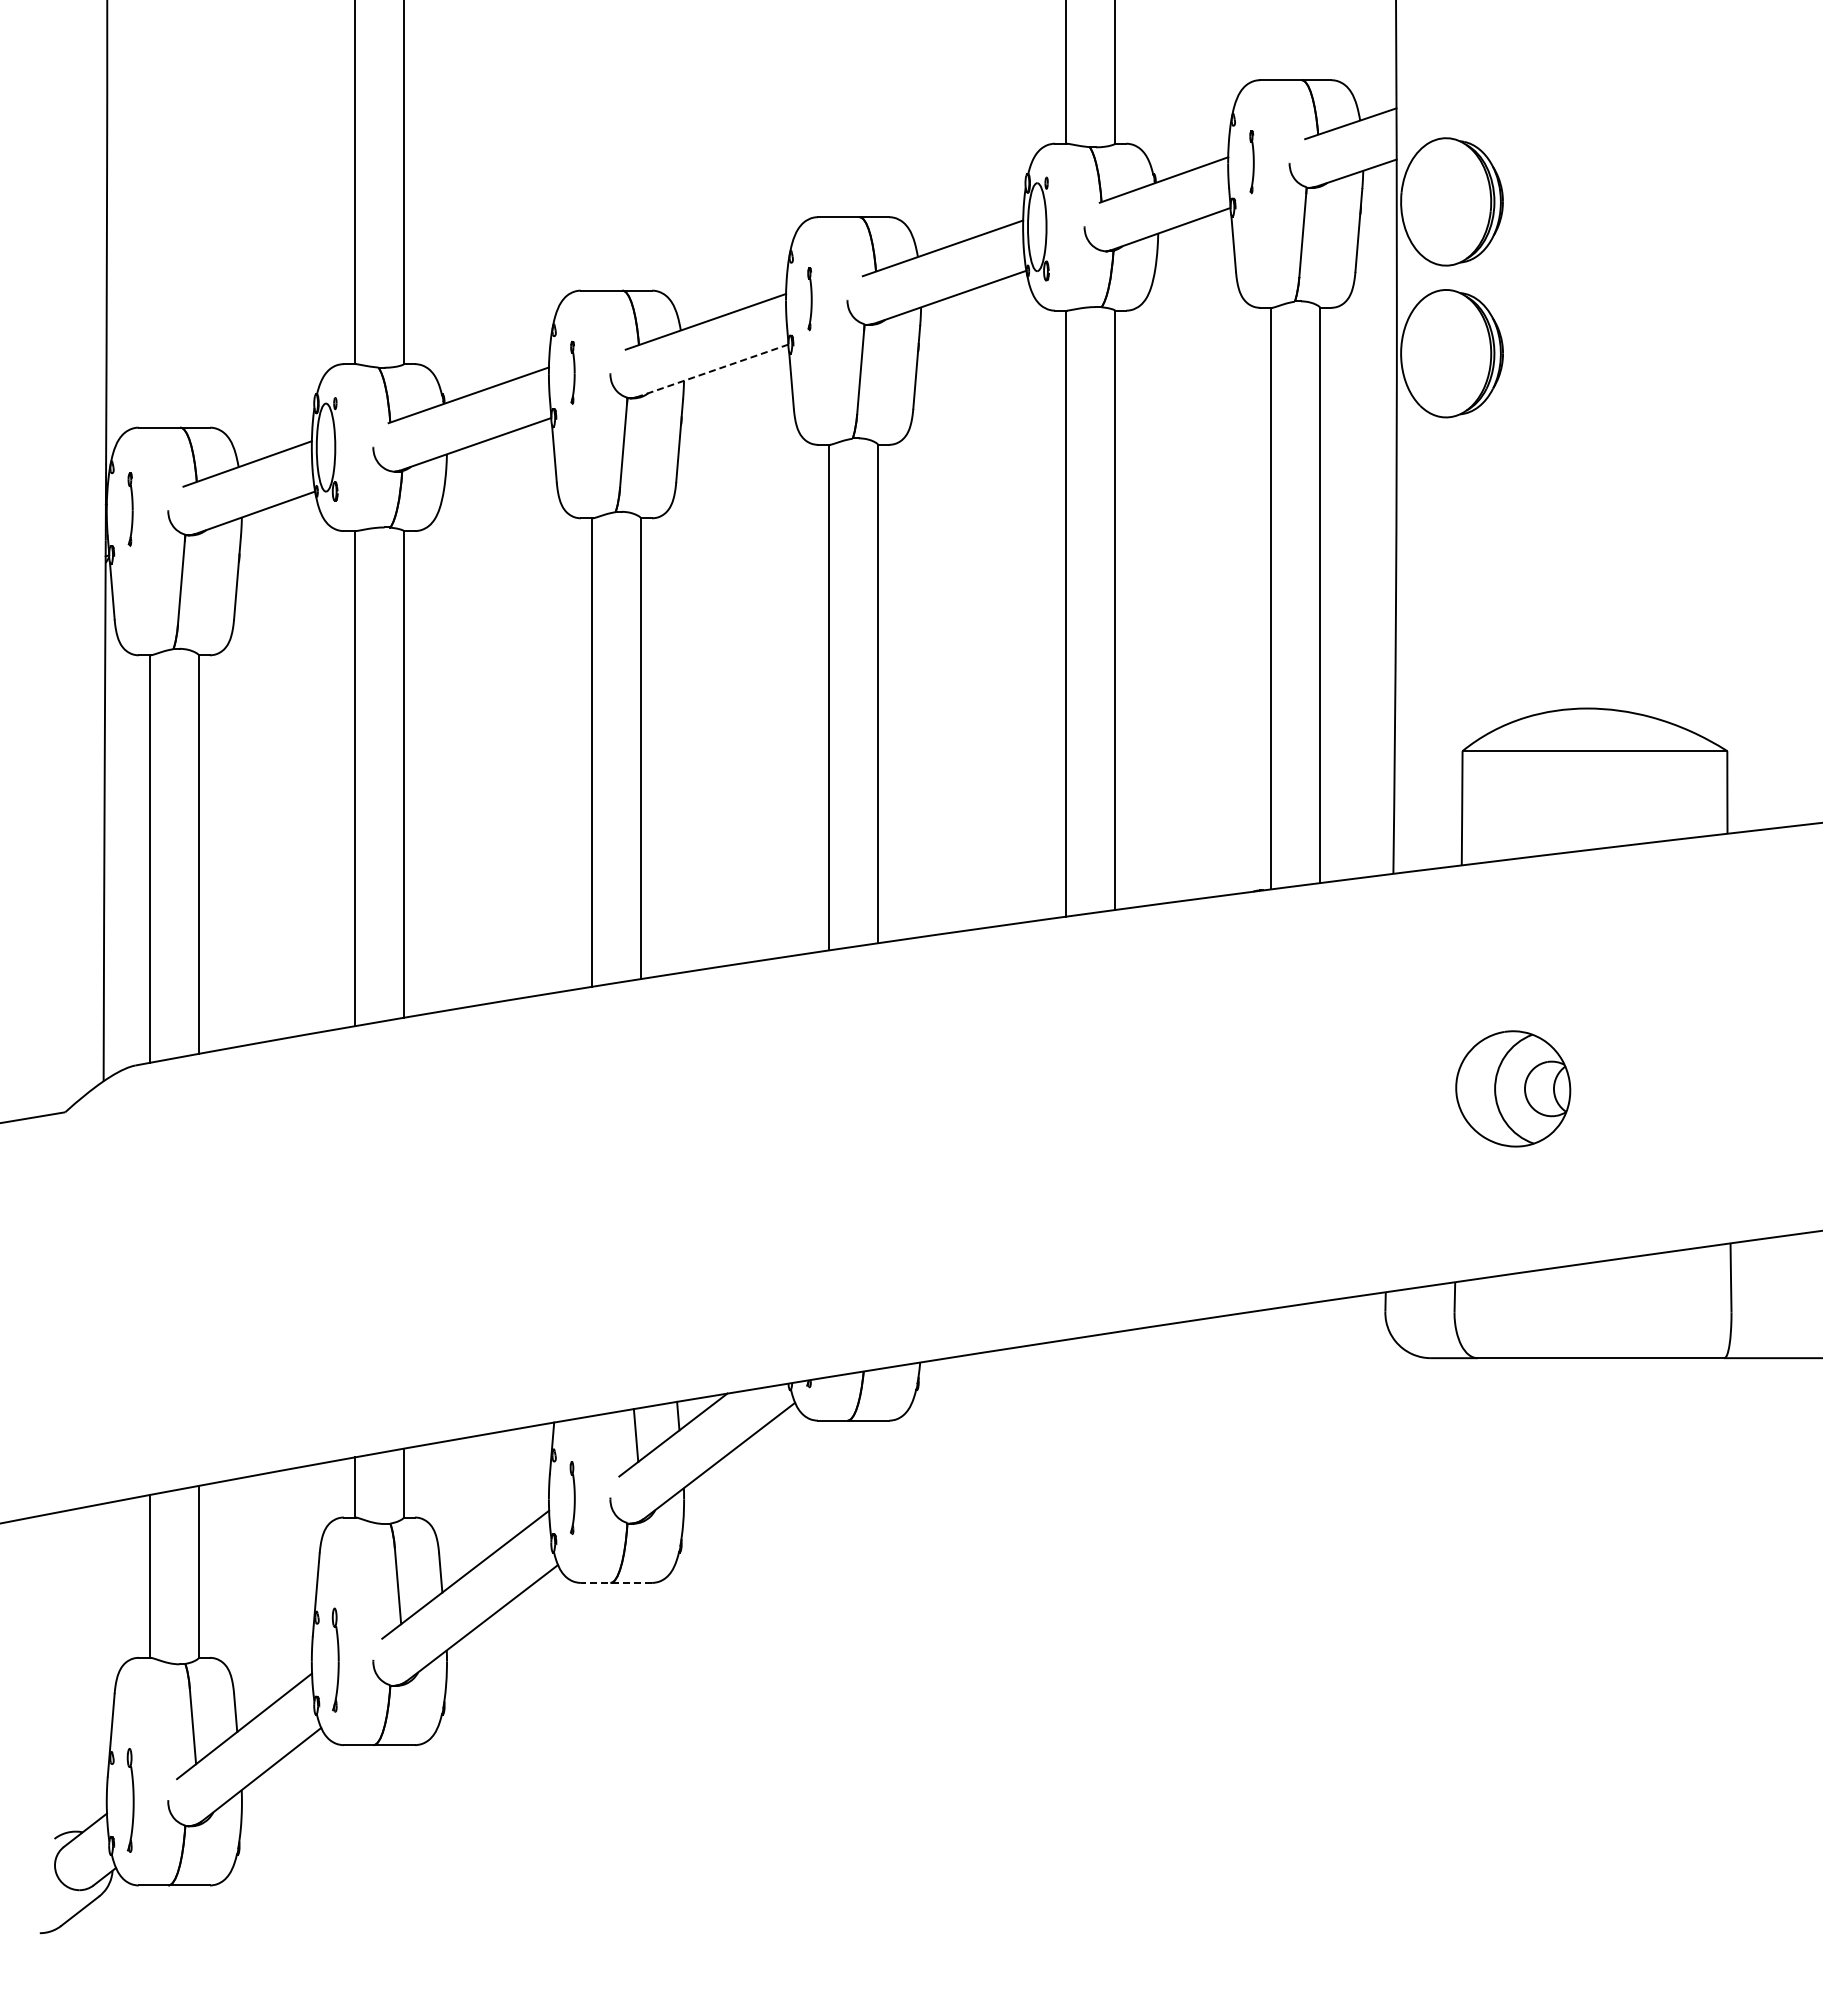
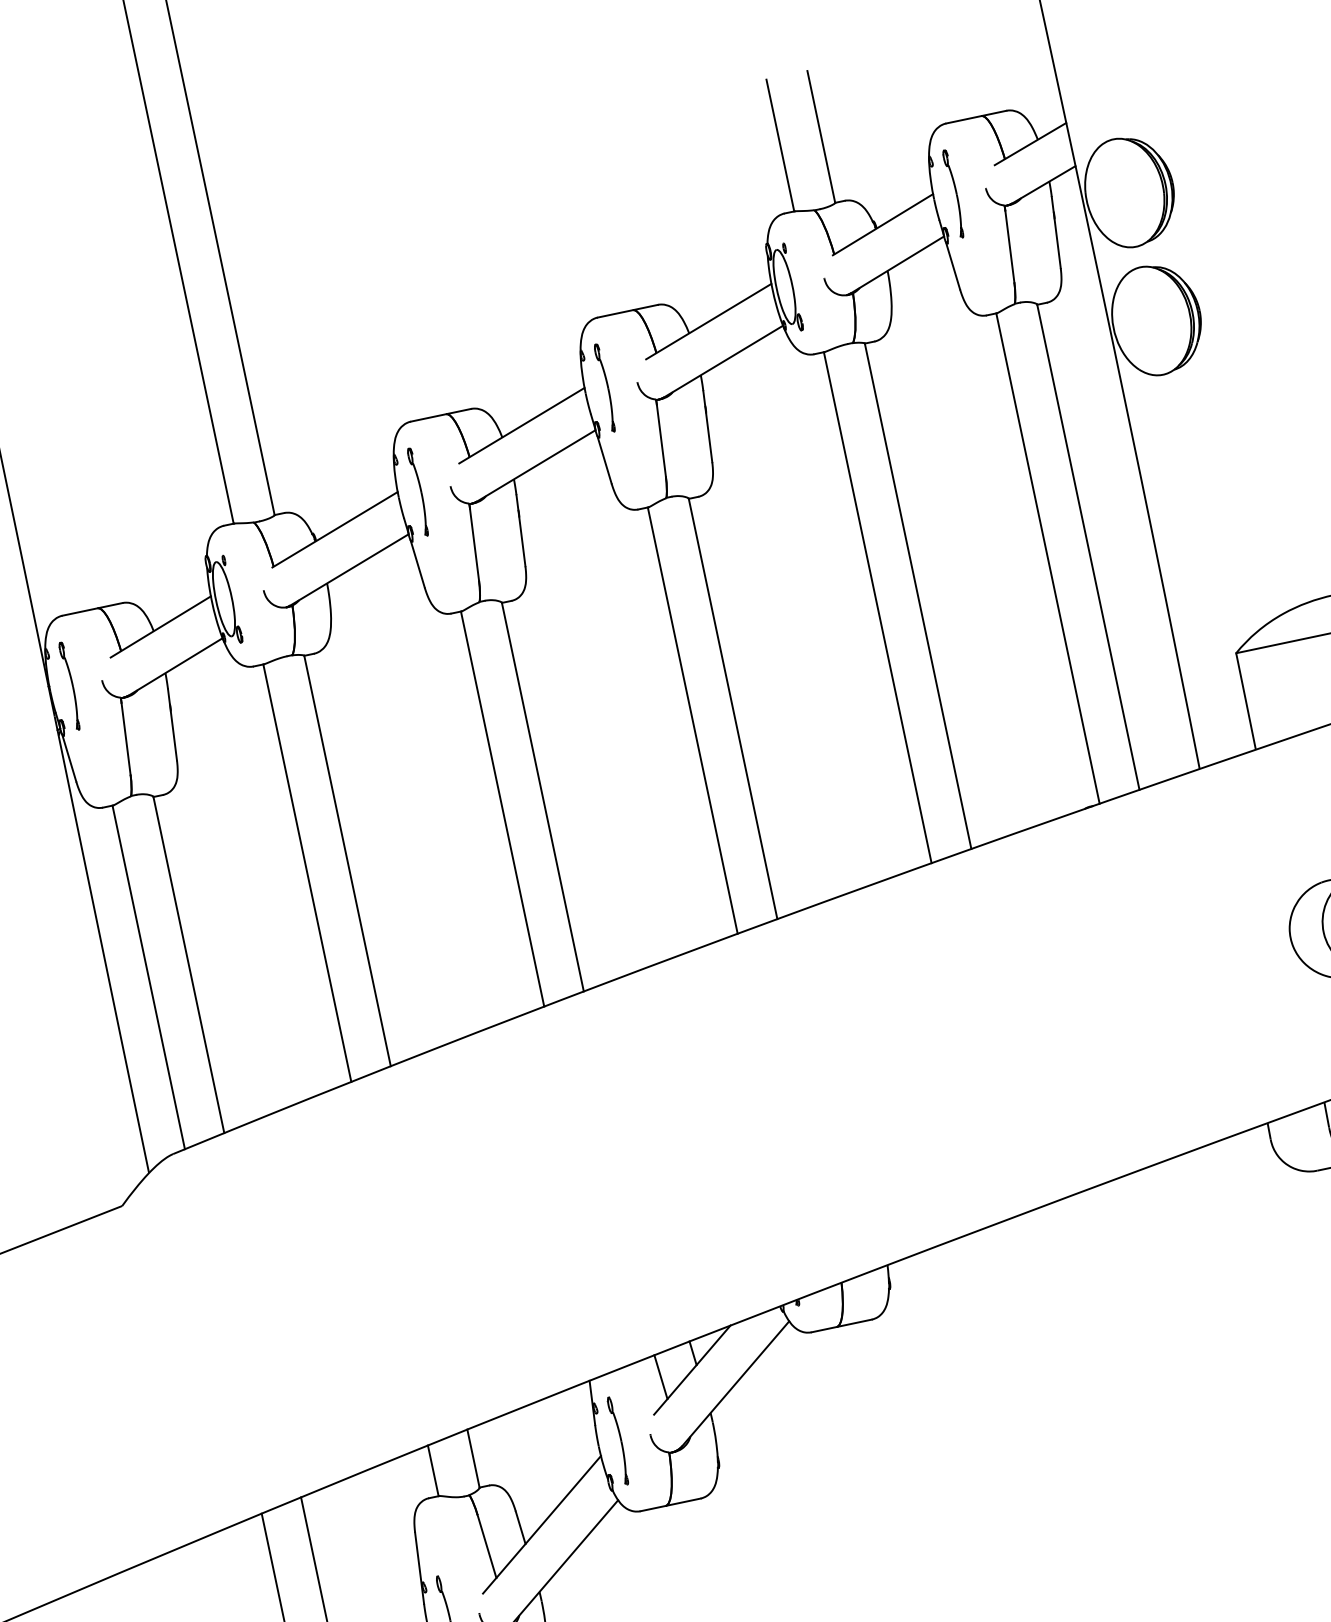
part: (1251, 161) -> (953, 193), size x1.67
part: (809, 298) -> (605, 387), size x1.67
line: (712, 371) -> (536, 466), dashed -> solid
part: (572, 372) -> (418, 492), size x1.67
part: (130, 509) -> (70, 686), size x1.43
part: (572, 1497) -> (618, 1440), size x1.43
line: (616, 1582) -> (670, 1504), dashed -> solid

